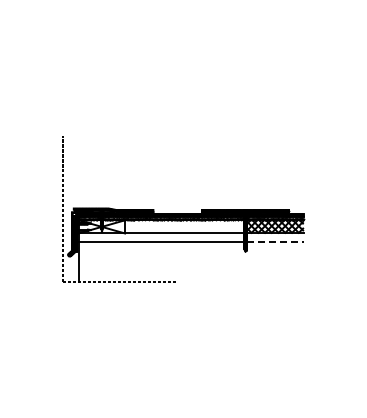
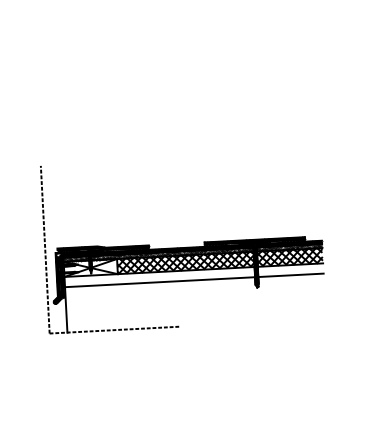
hatch: (184, 226) -> (185, 262), added
line: (275, 242) -> (291, 275), dashed -> solid

